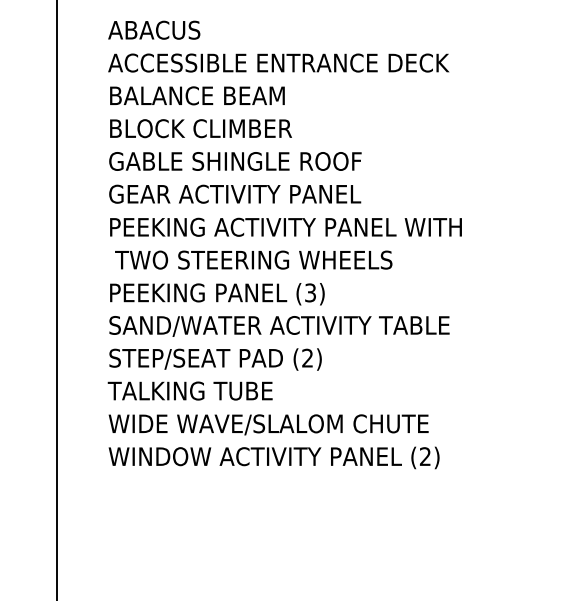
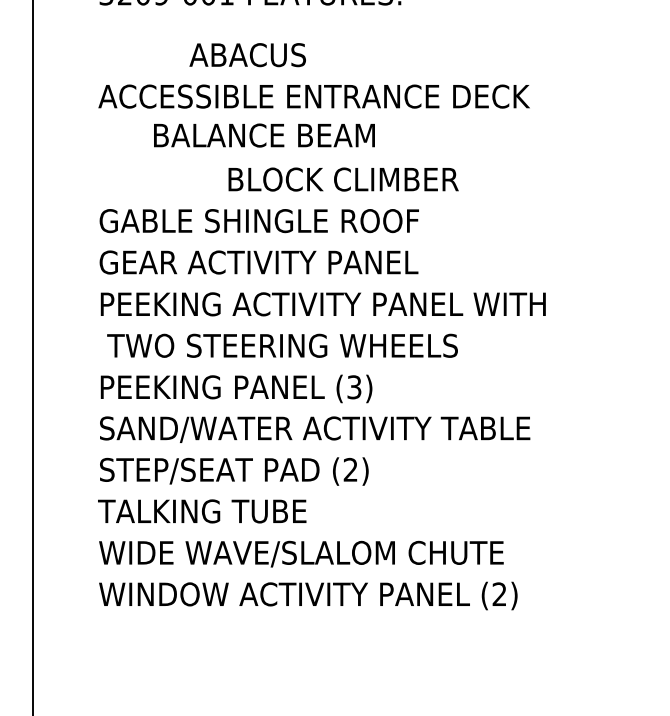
text: (154, 29) -> (248, 54), moved
text: (197, 95) -> (264, 135), moved
text: (200, 128) -> (342, 179), moved

